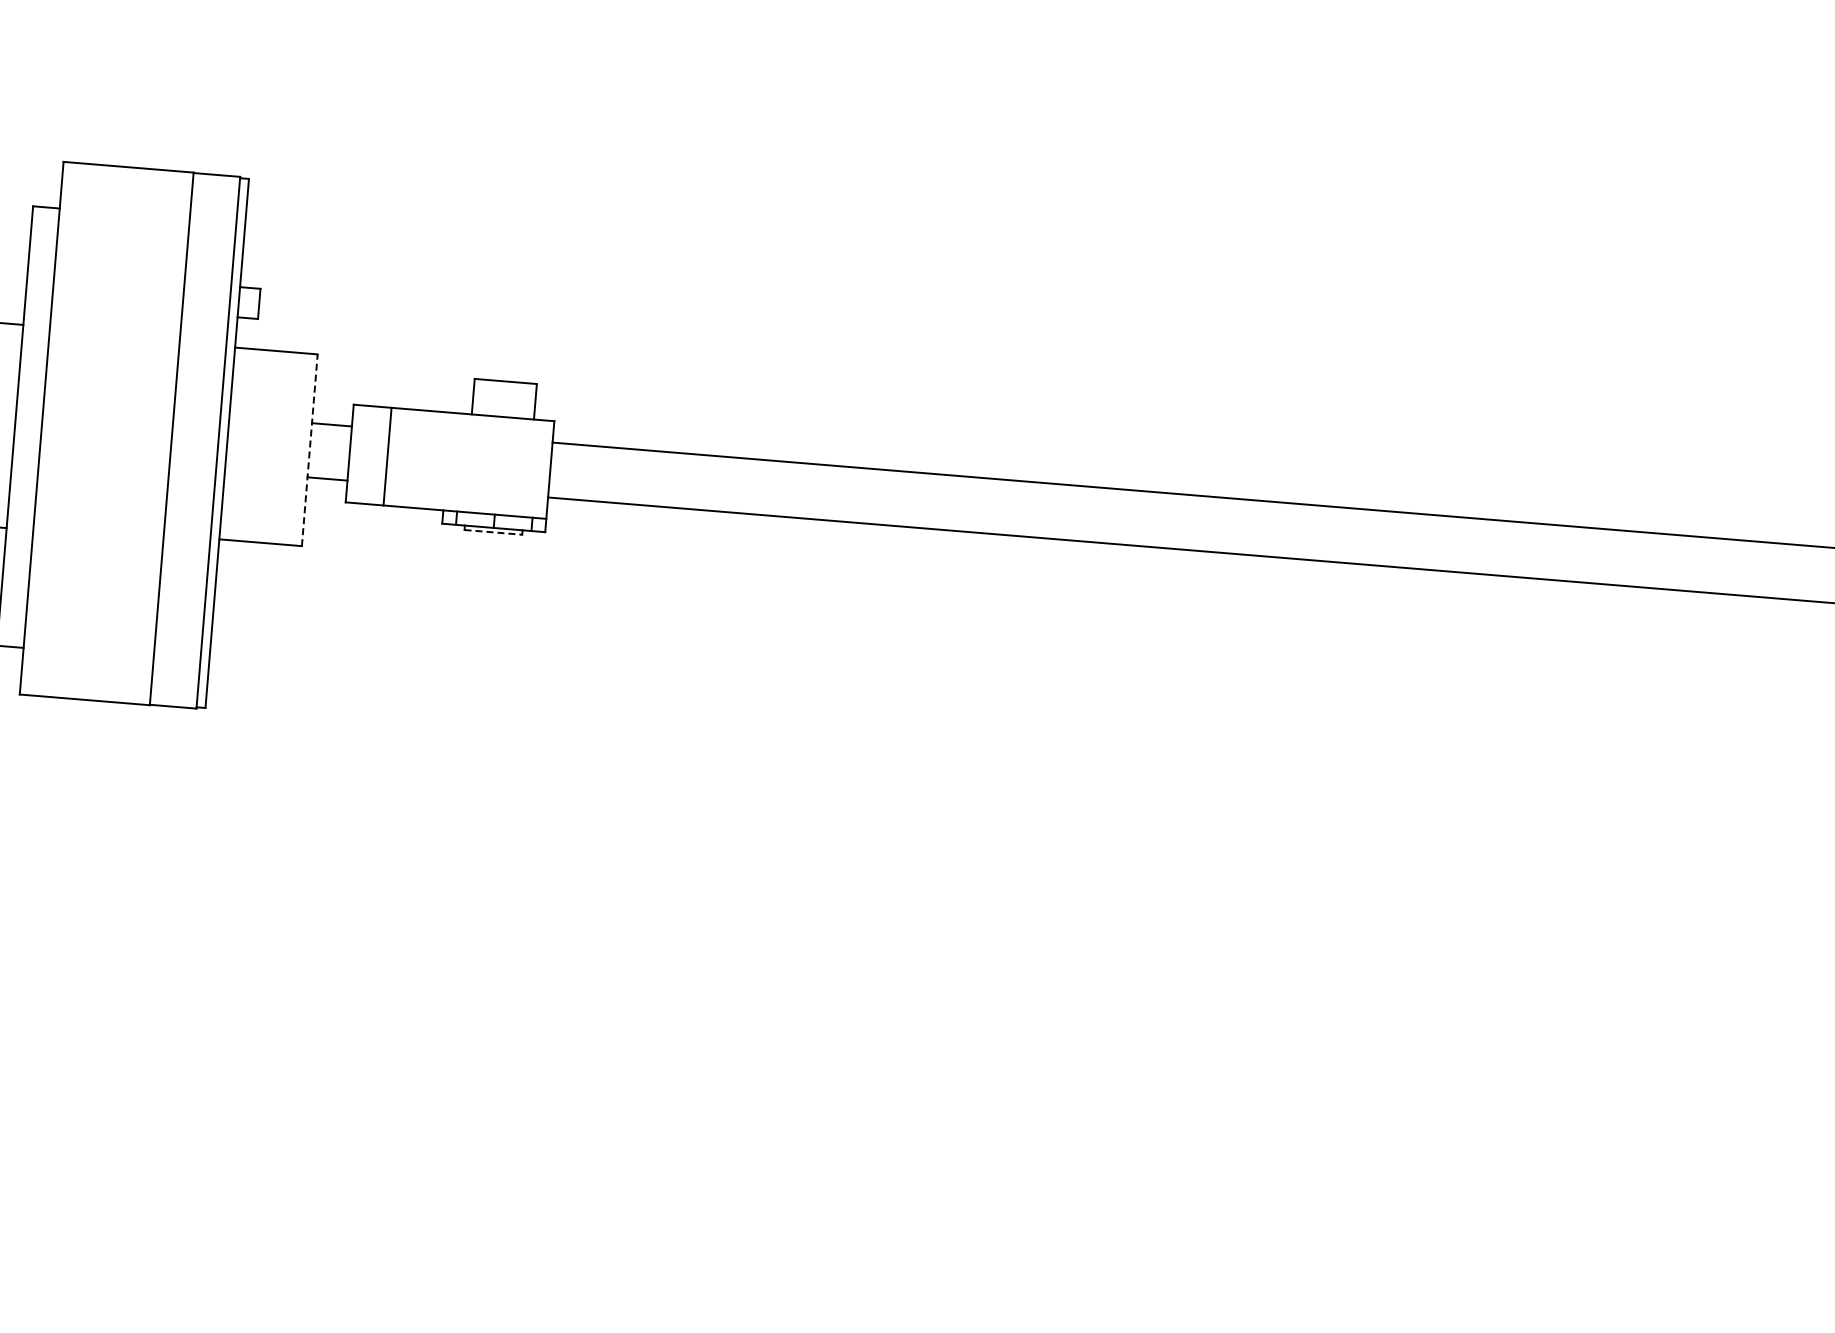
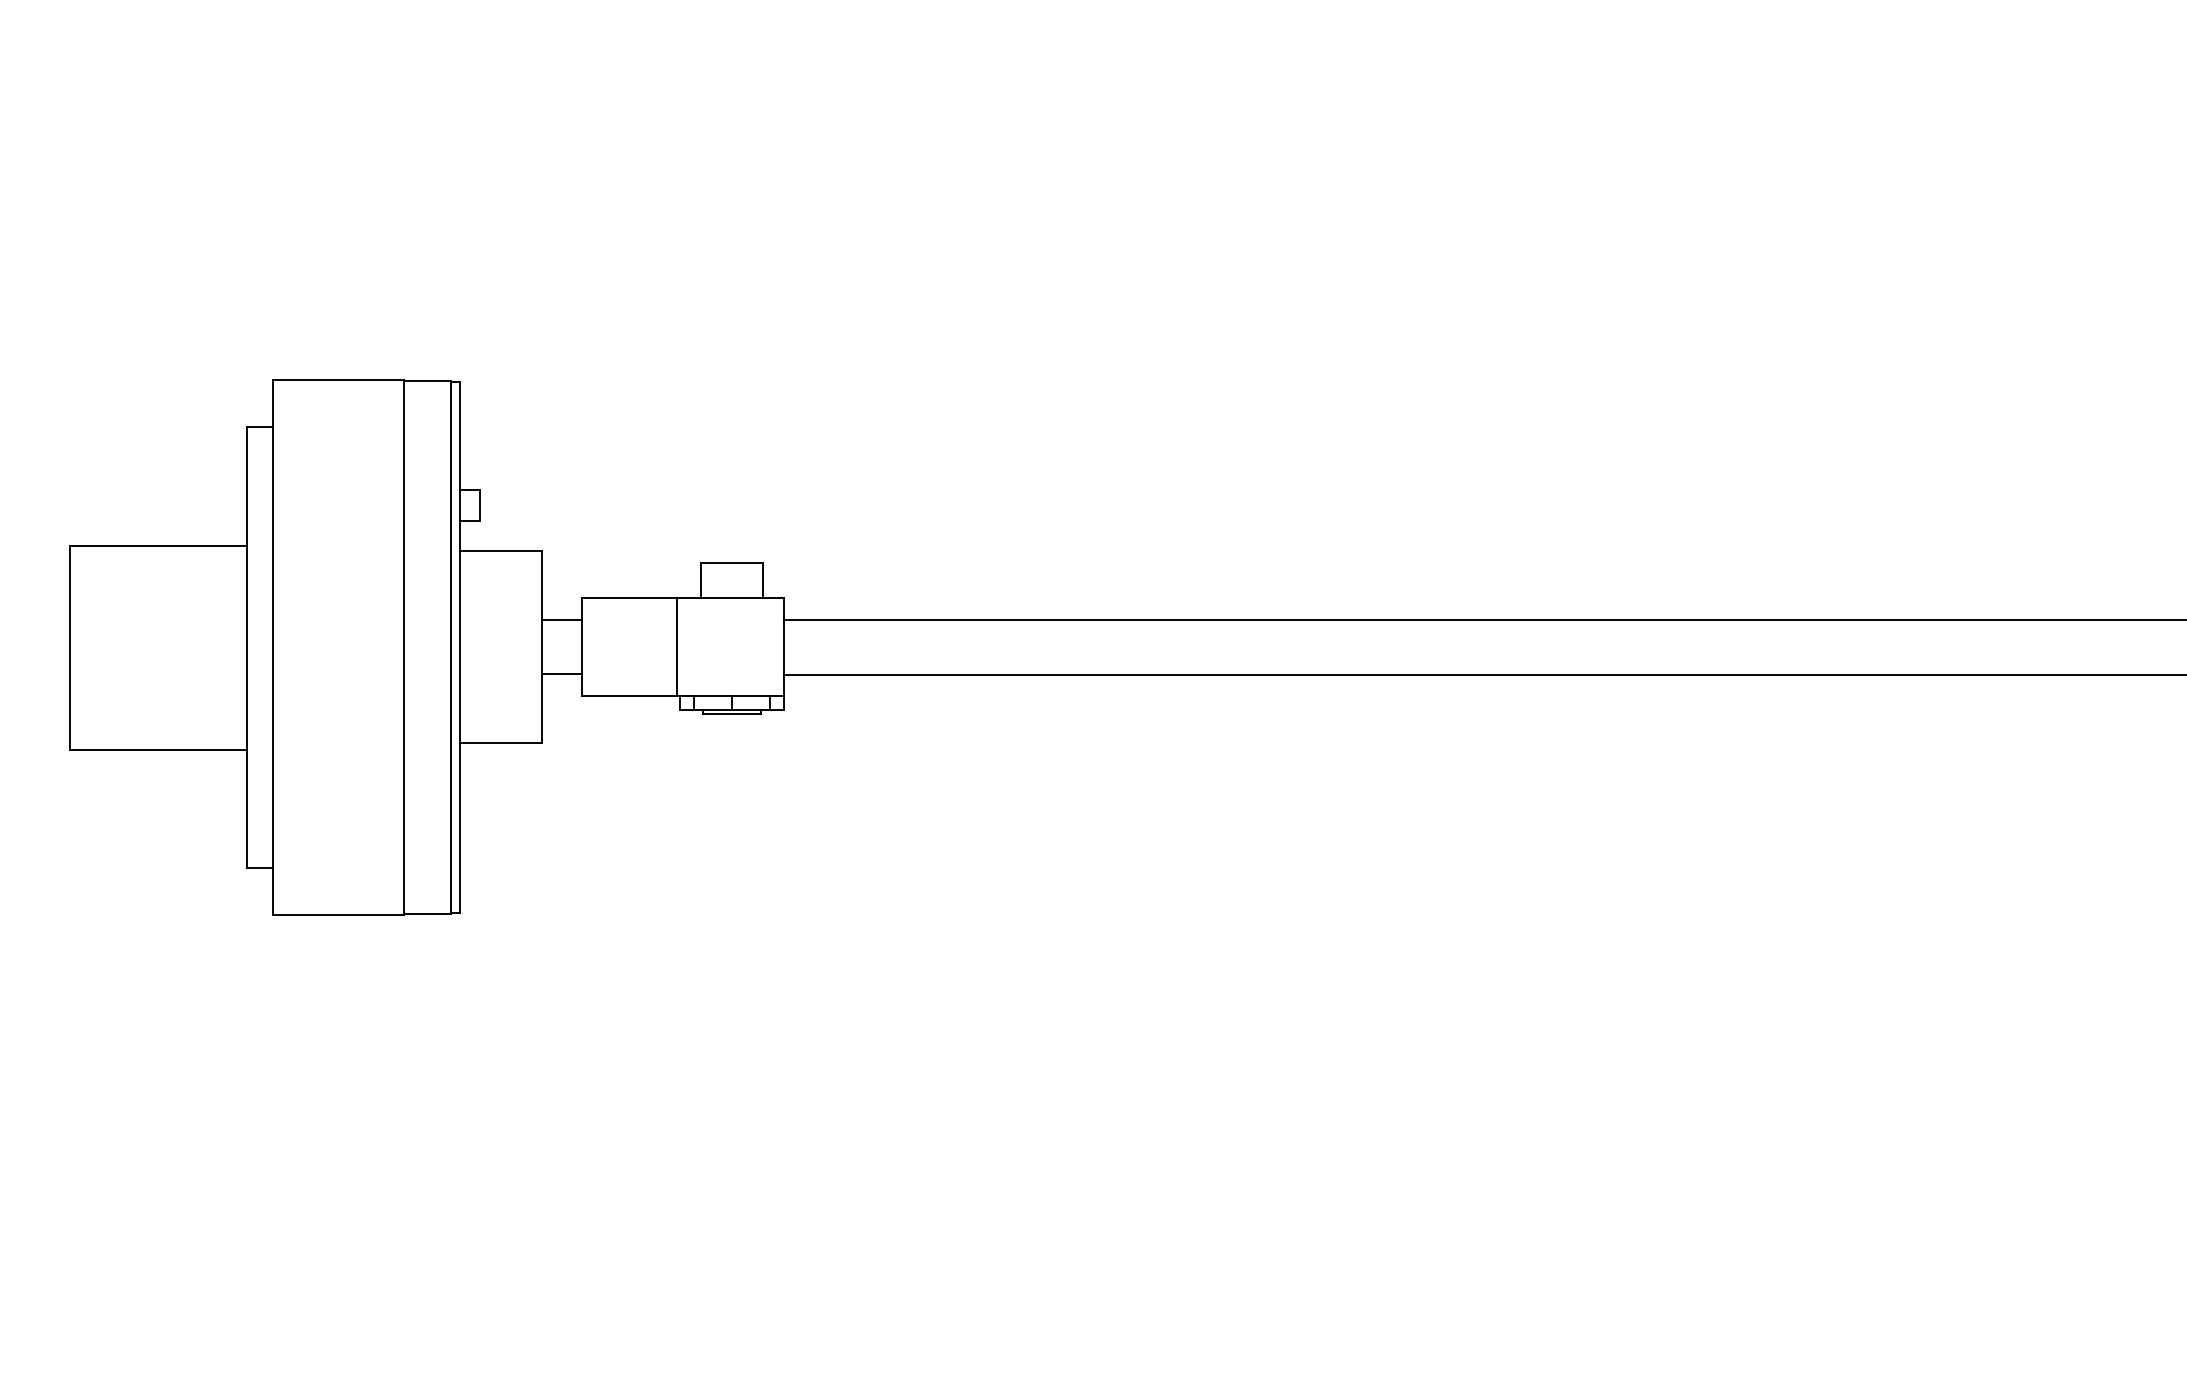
line: (309, 449) -> (542, 646), dashed -> solid
line: (387, 456) -> (677, 647), moved
line: (493, 532) -> (732, 714), dashed -> solid

